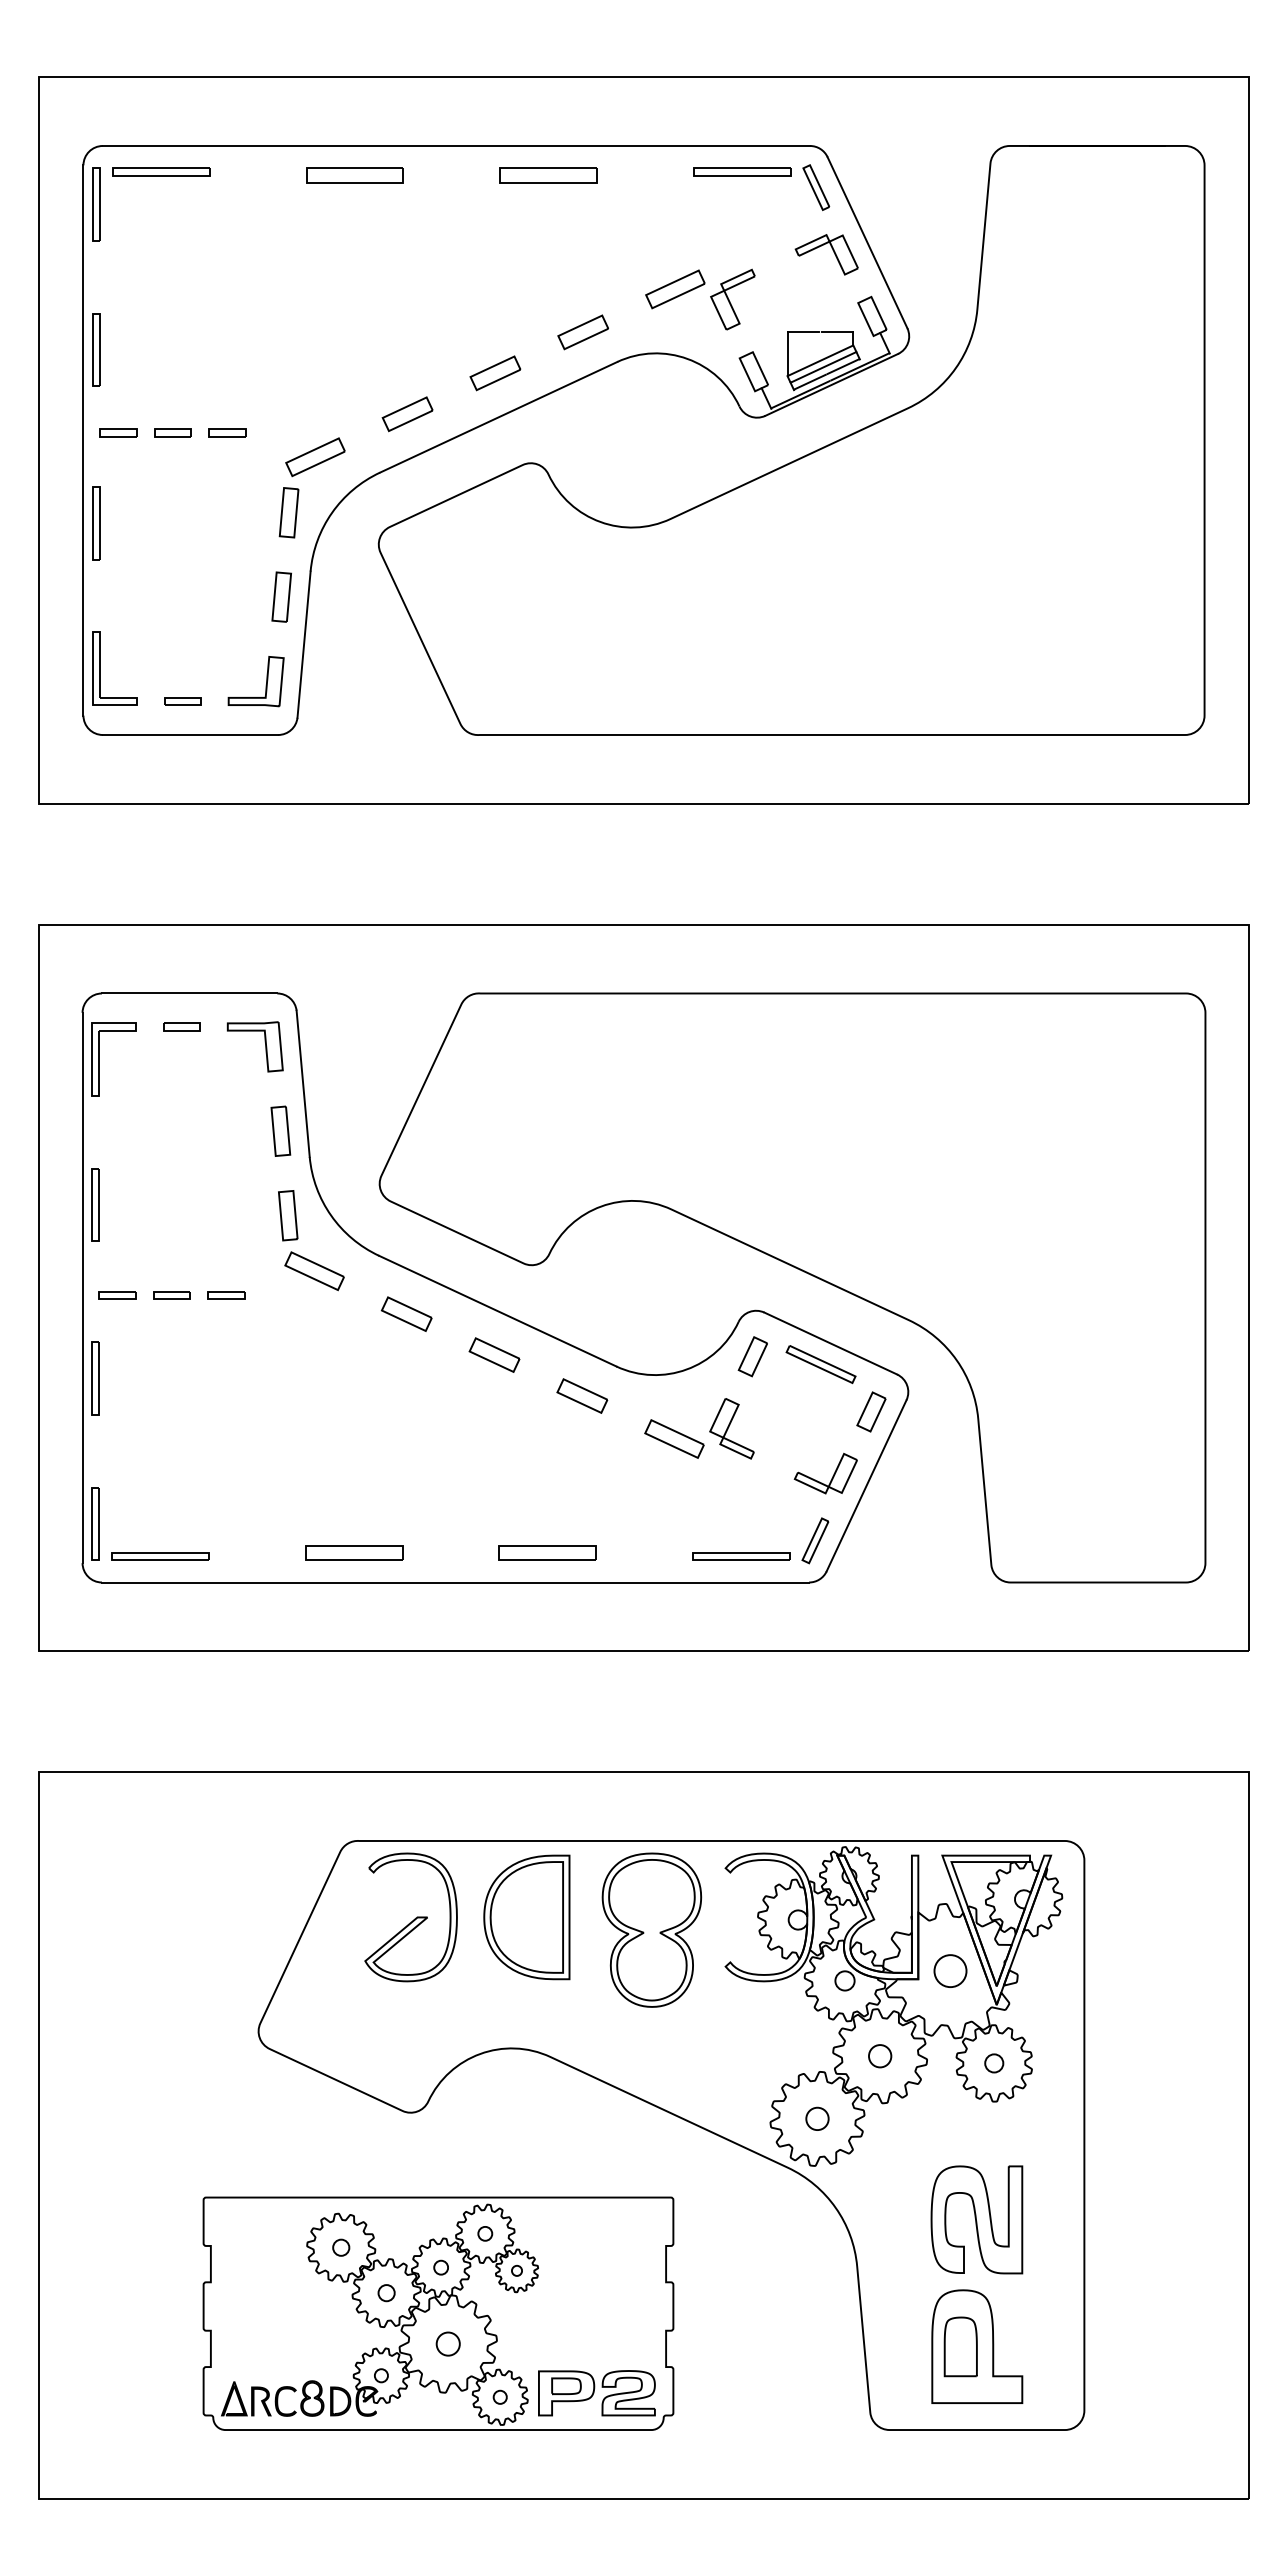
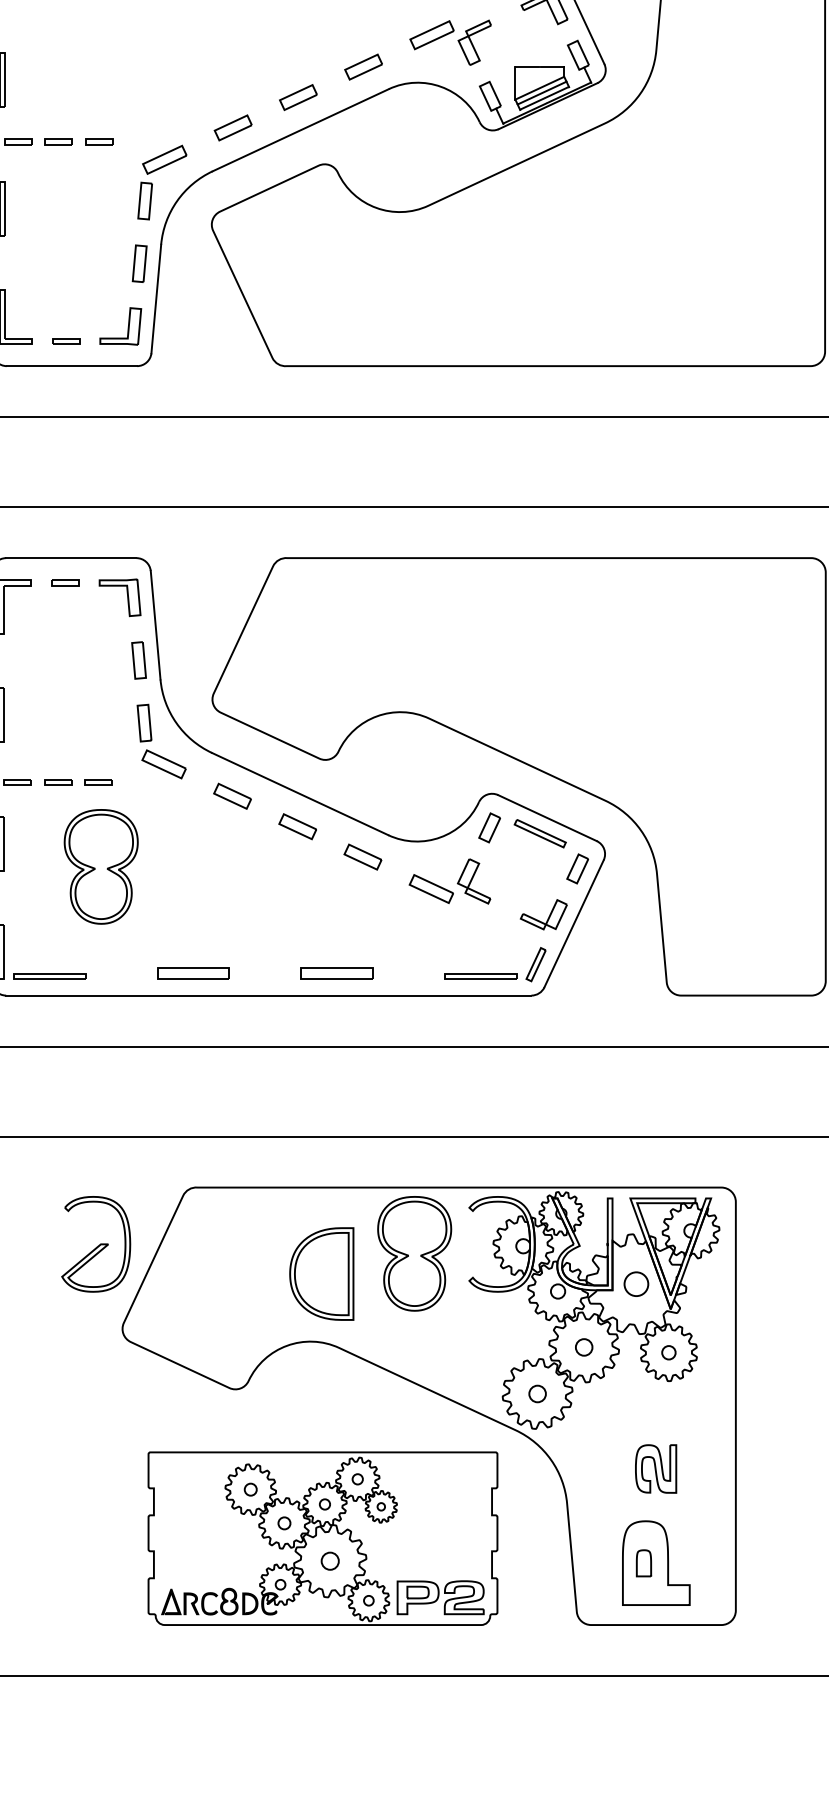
part: (229, 1408) -> (100, 866), added
part: (410, 1917) -> (95, 1244), moved
part: (526, 1917) -> (321, 1274), moved
part: (976, 2219) -> (655, 1468), size x0.6
part: (438, 2313) -> (322, 1538), moved
part: (960, 2346) -> (643, 1563), size x0.6

